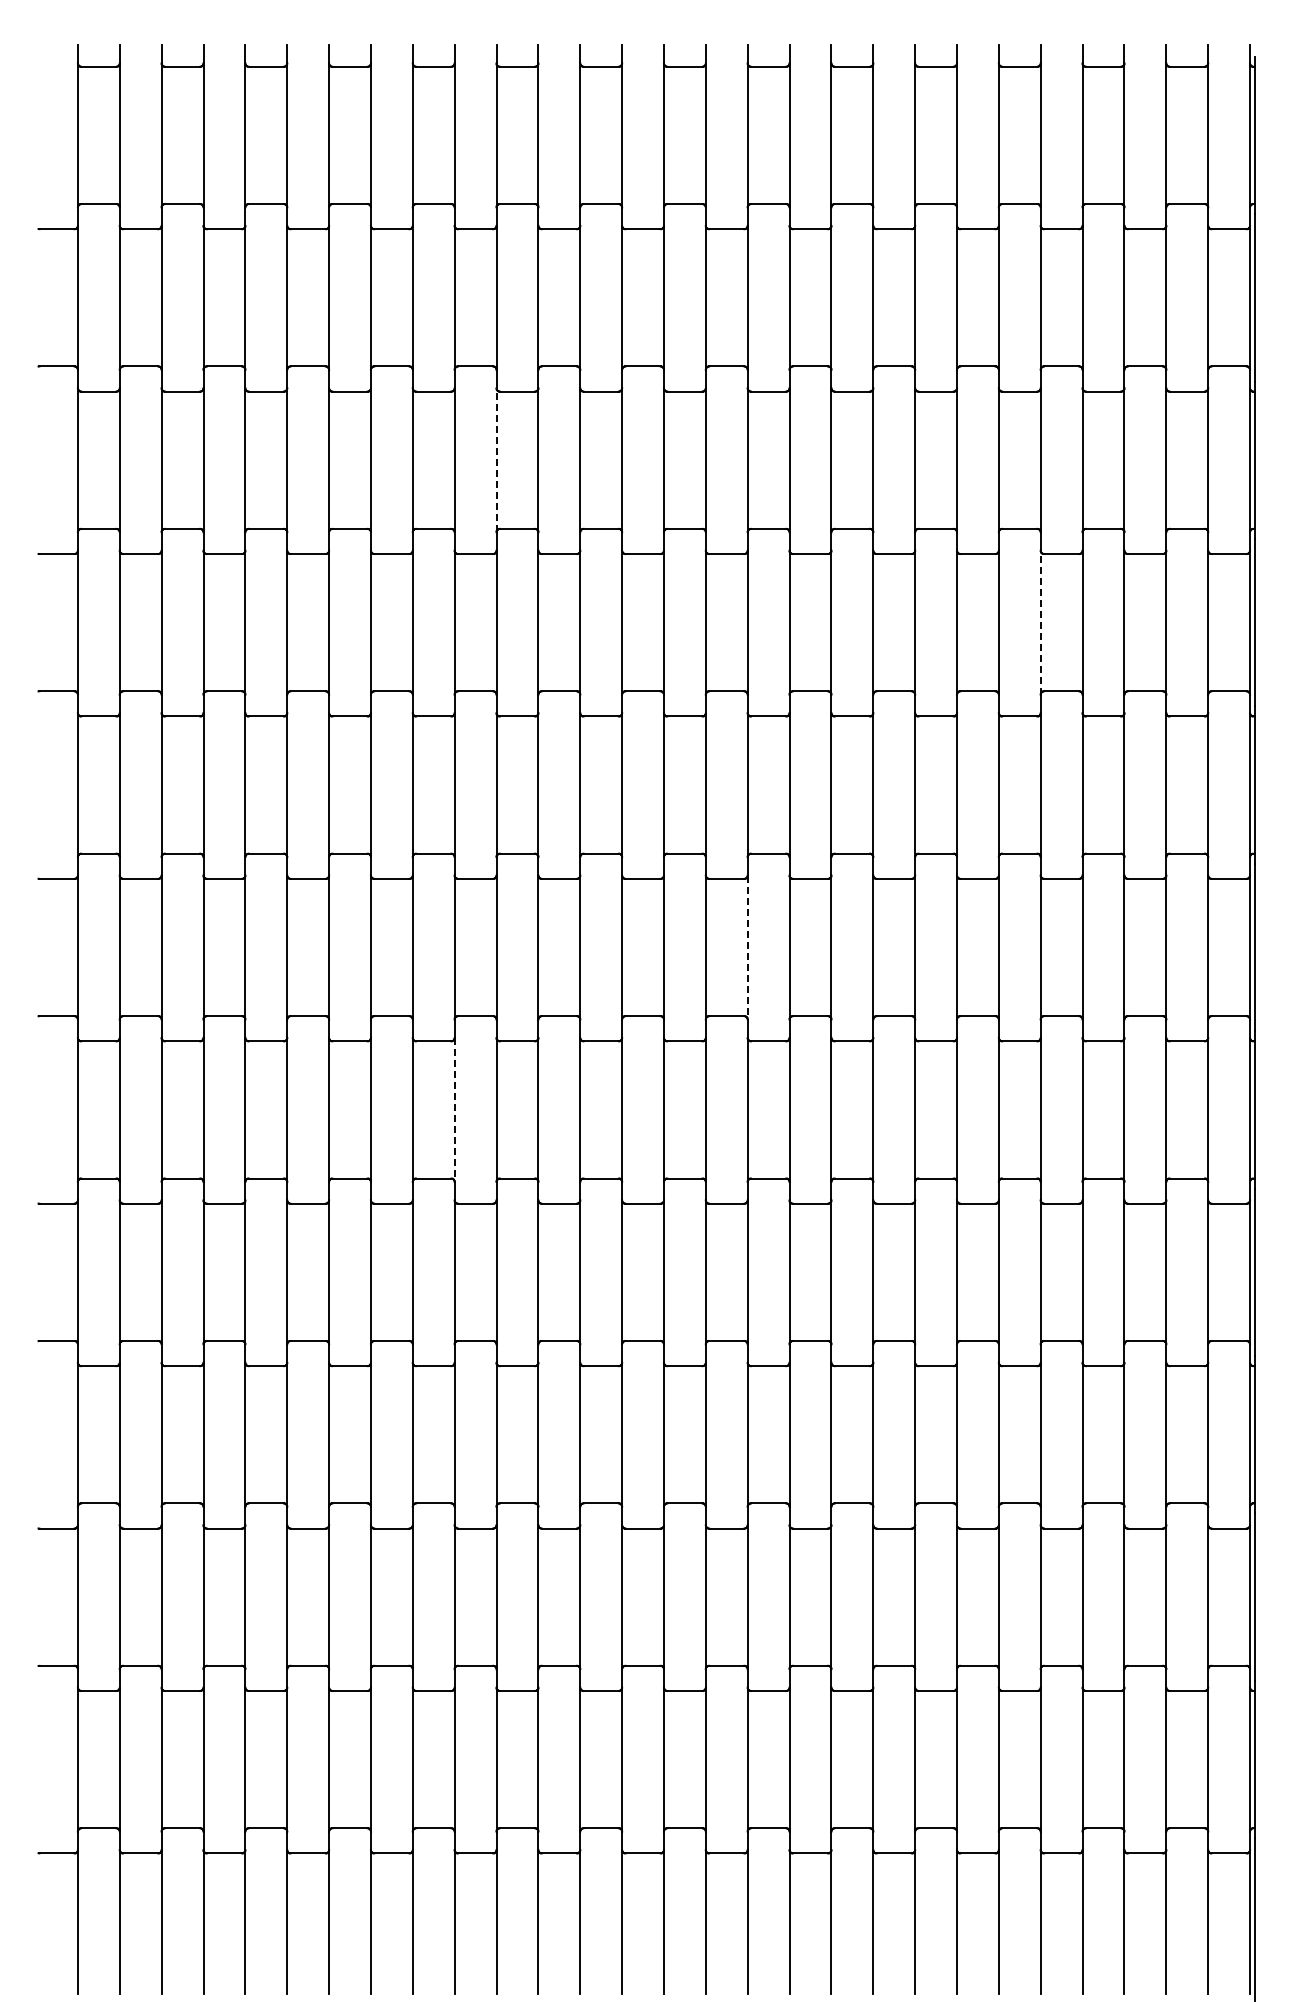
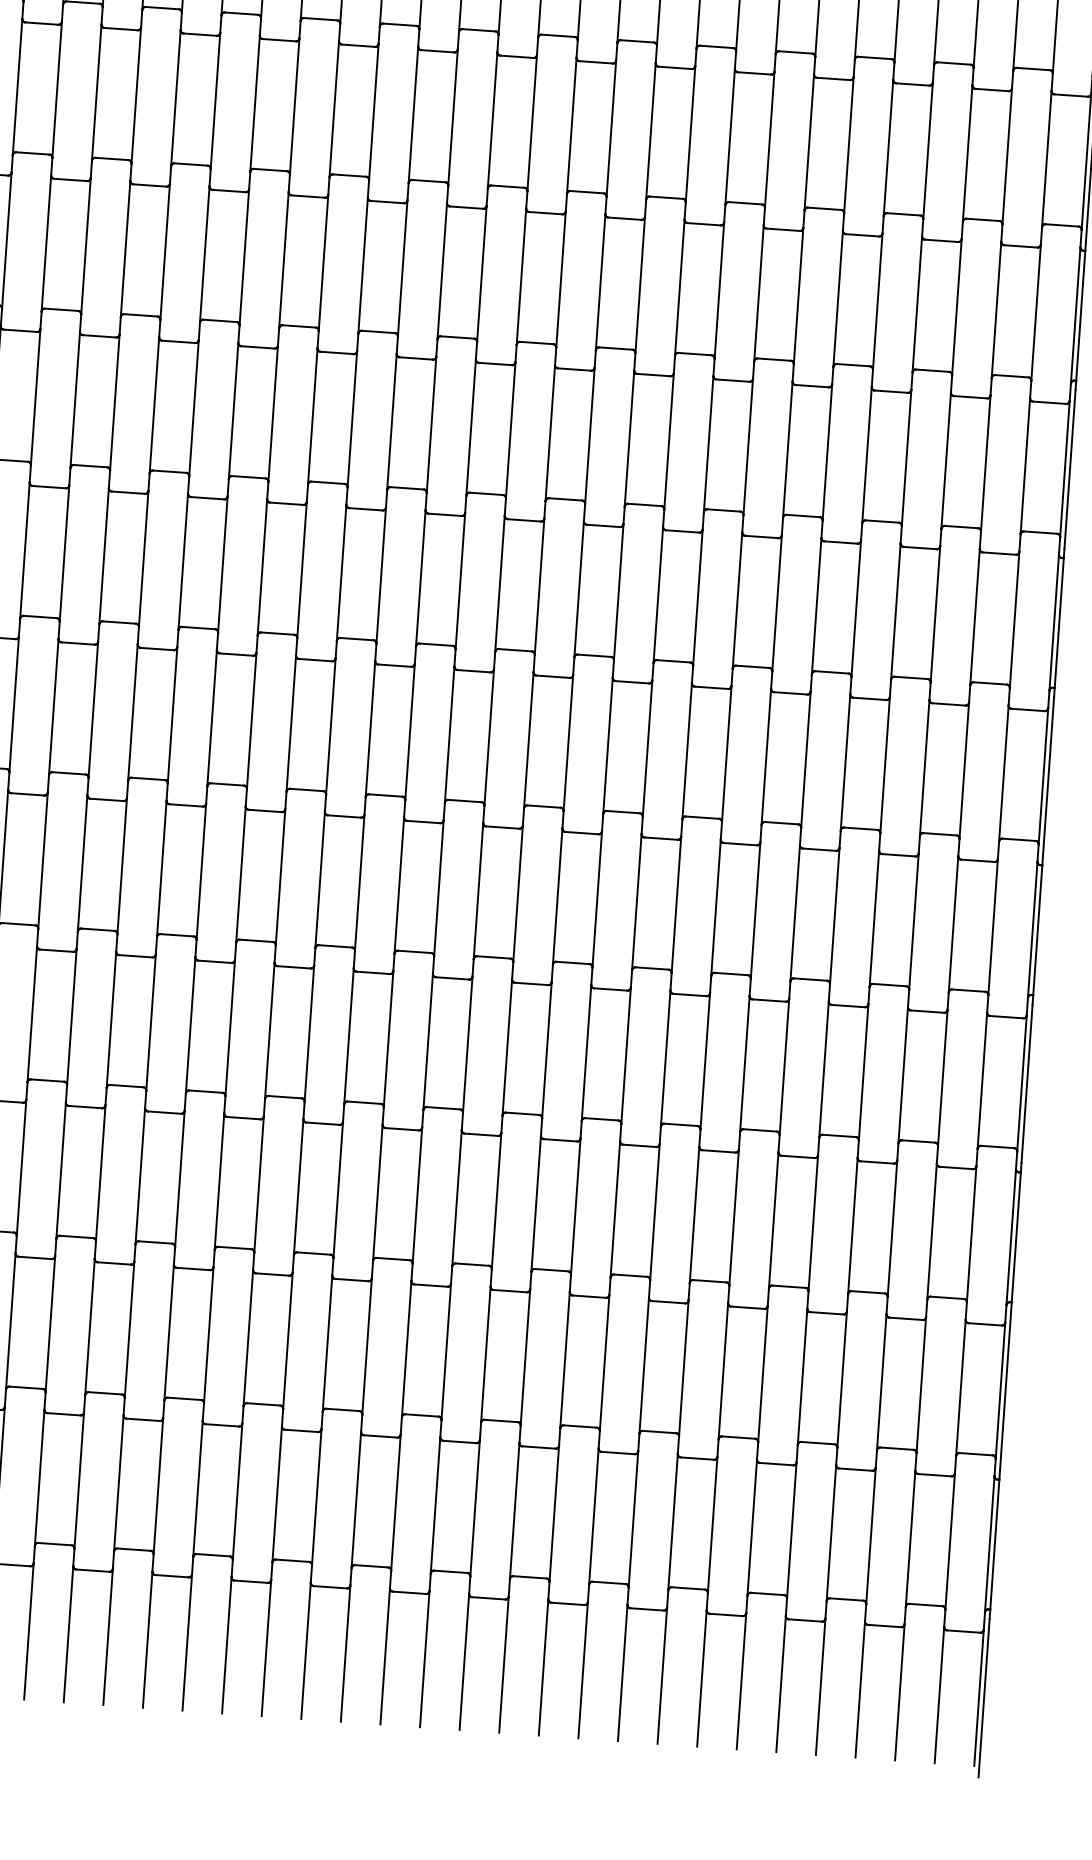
line: (496, 459) -> (363, 264), dashed -> solid
line: (1040, 622) -> (866, 455), dashed -> solid
line: (747, 948) -> (568, 743), dashed -> solid
line: (454, 1110) -> (280, 877), dashed -> solid

